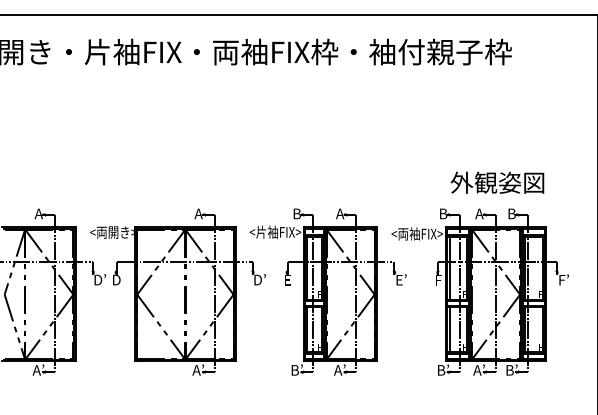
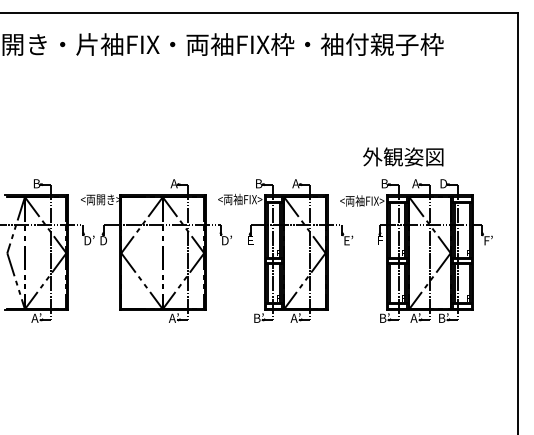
text: (497, 182) -> (403, 156), moved
text: (38, 213) -> (36, 183), A -> B
text: (511, 213) -> (443, 183), B -> D
text: (260, 232) -> (227, 199), <片袖FIX> -> <両袖FIX>

